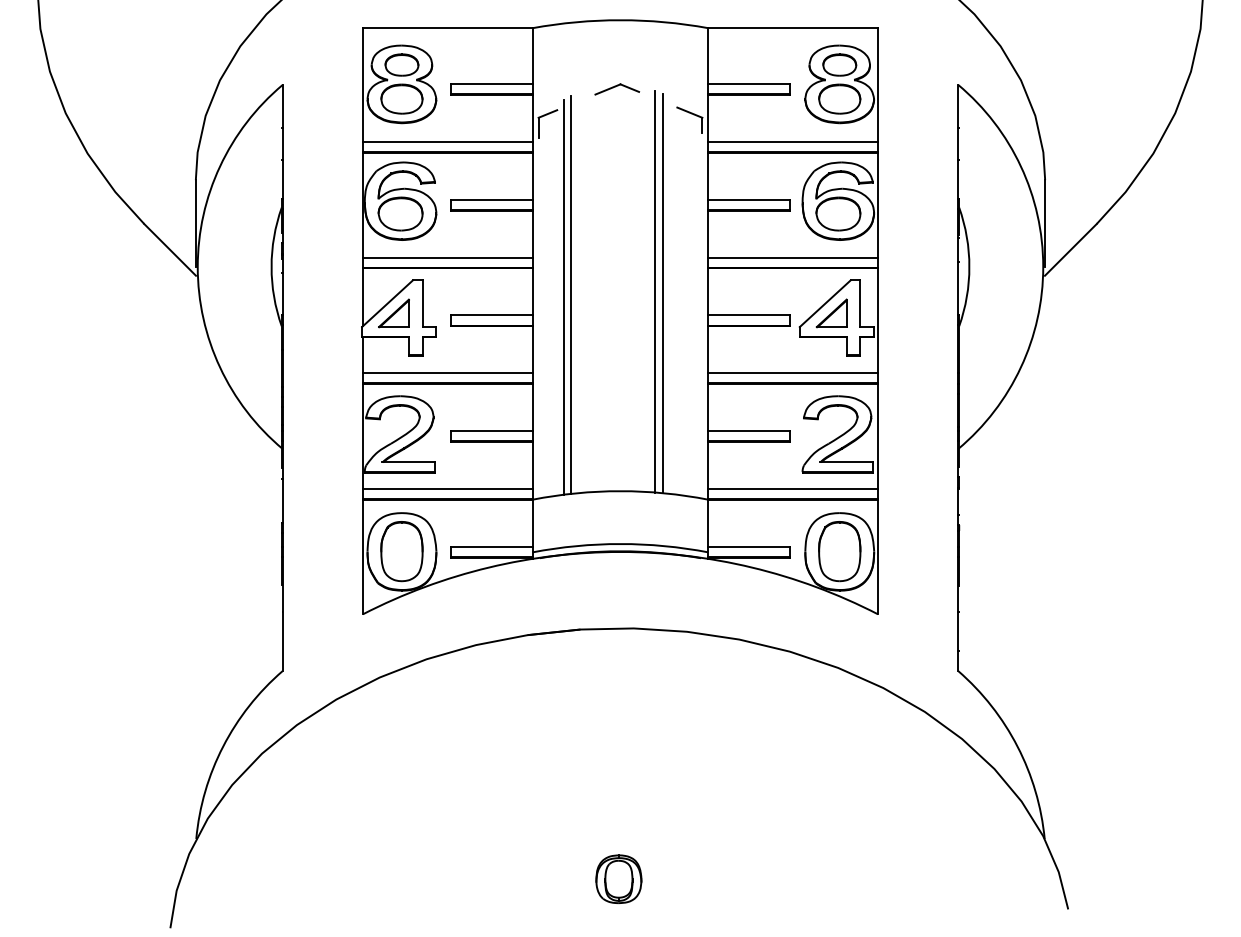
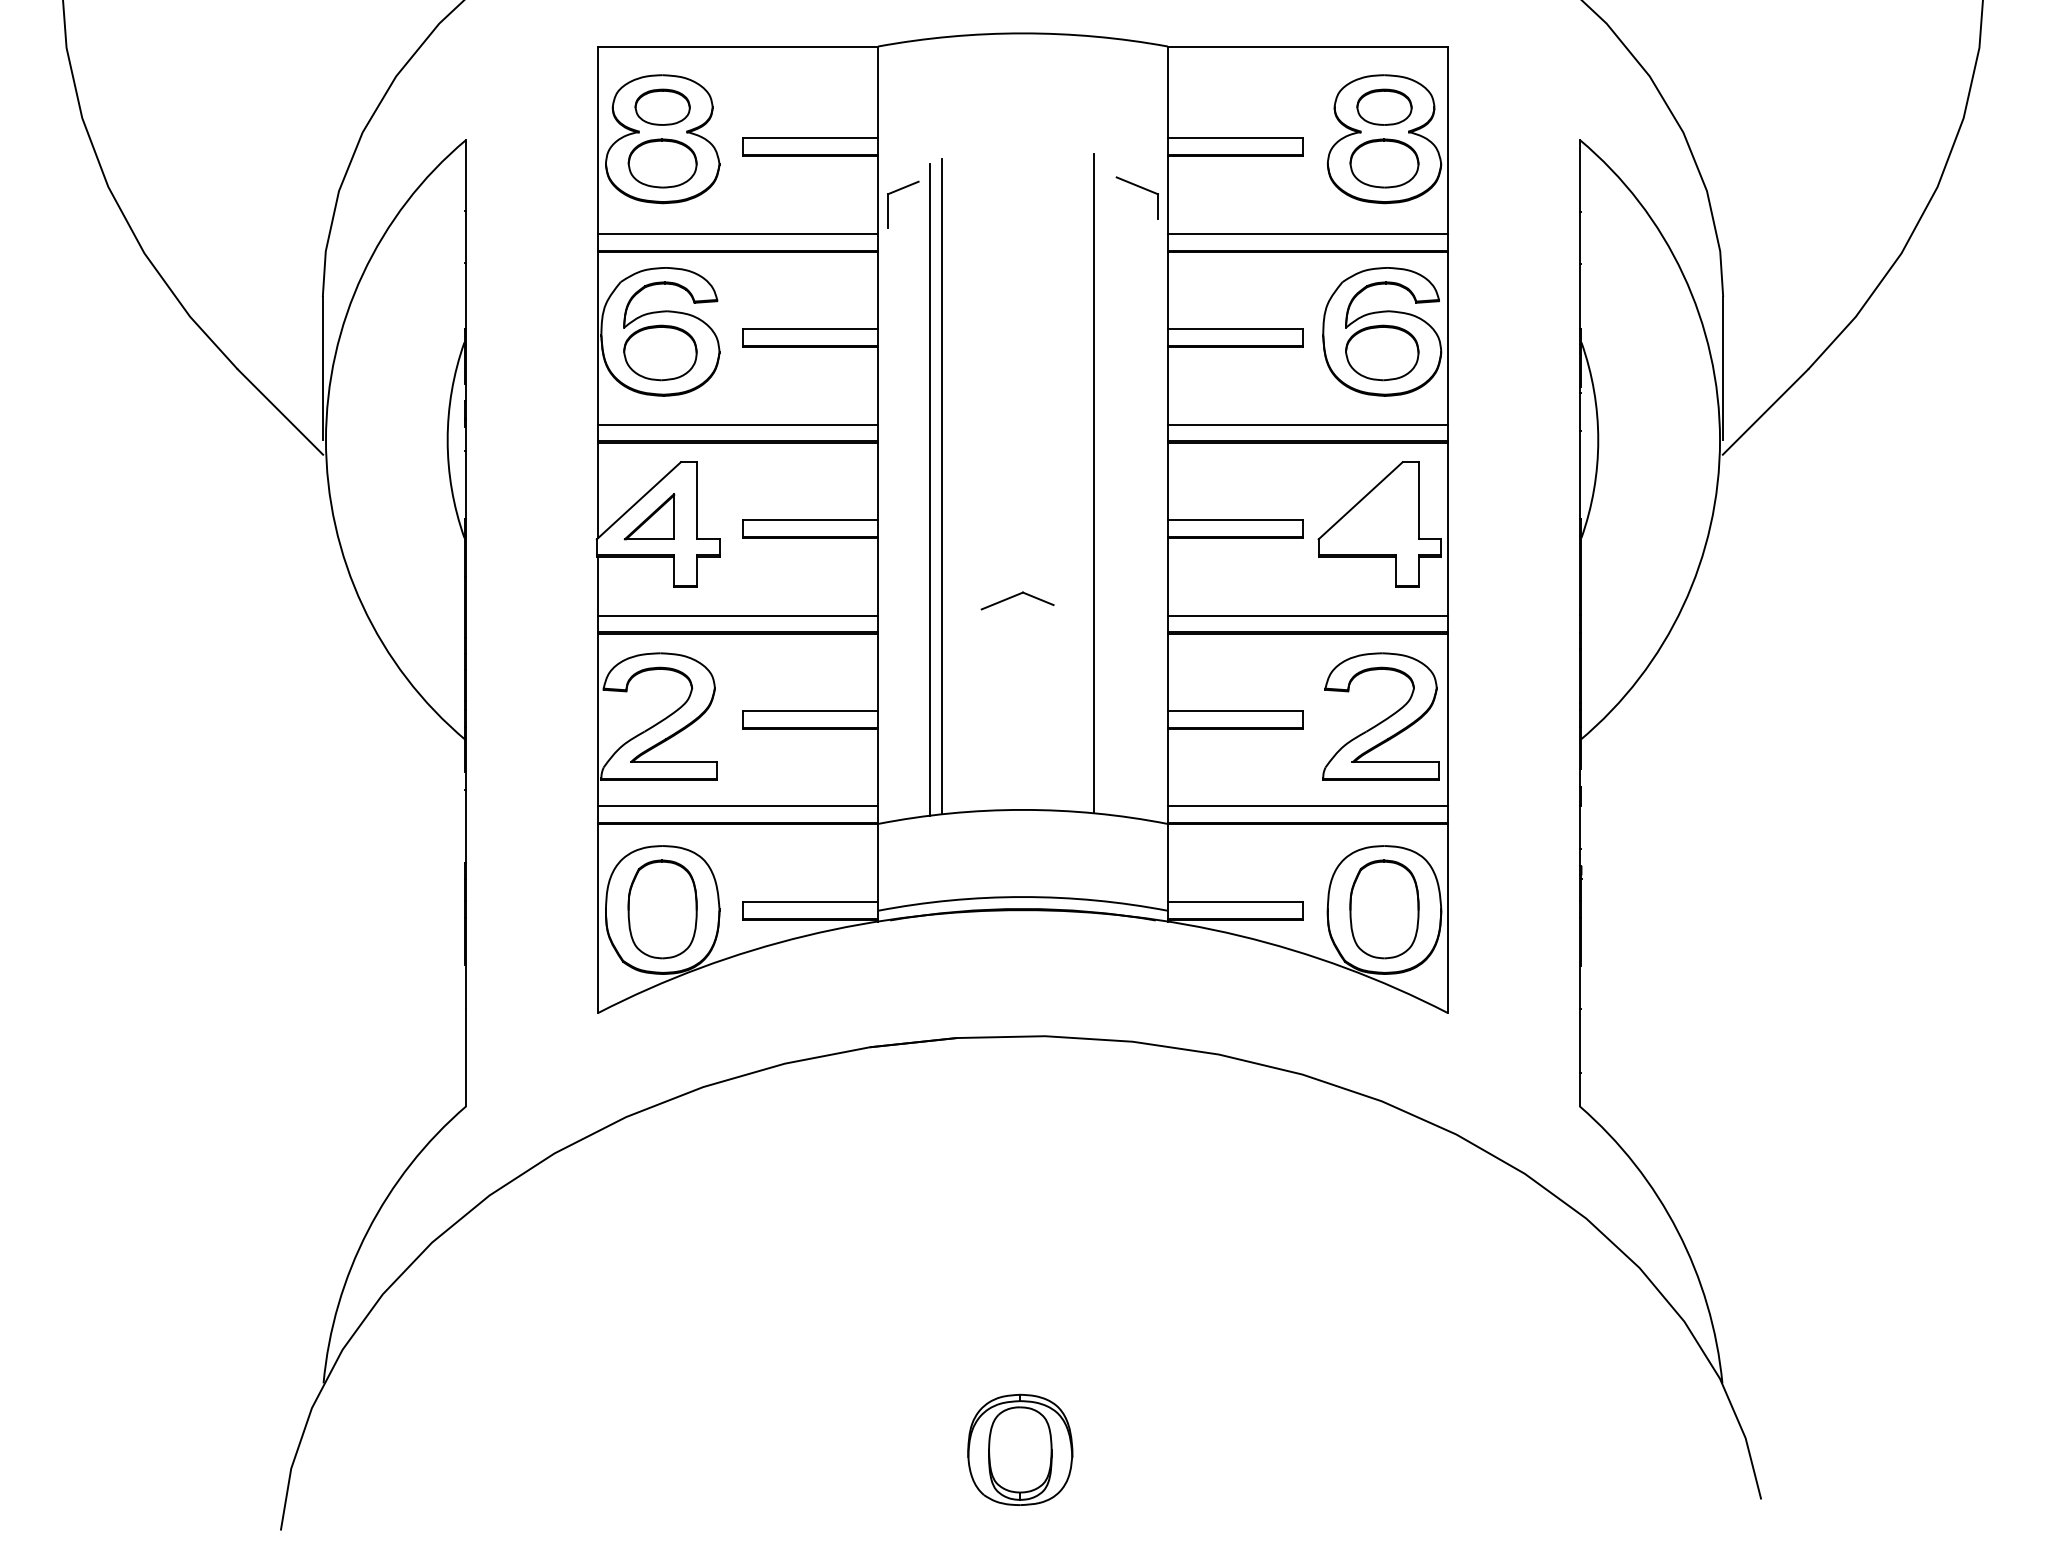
part: (617, 89) -> (1018, 601), moved
line: (655, 291) -> (1080, 480), removed
part: (831, 313) -> (1370, 516), removed
part: (618, 878) -> (1019, 1448), size x1.4

